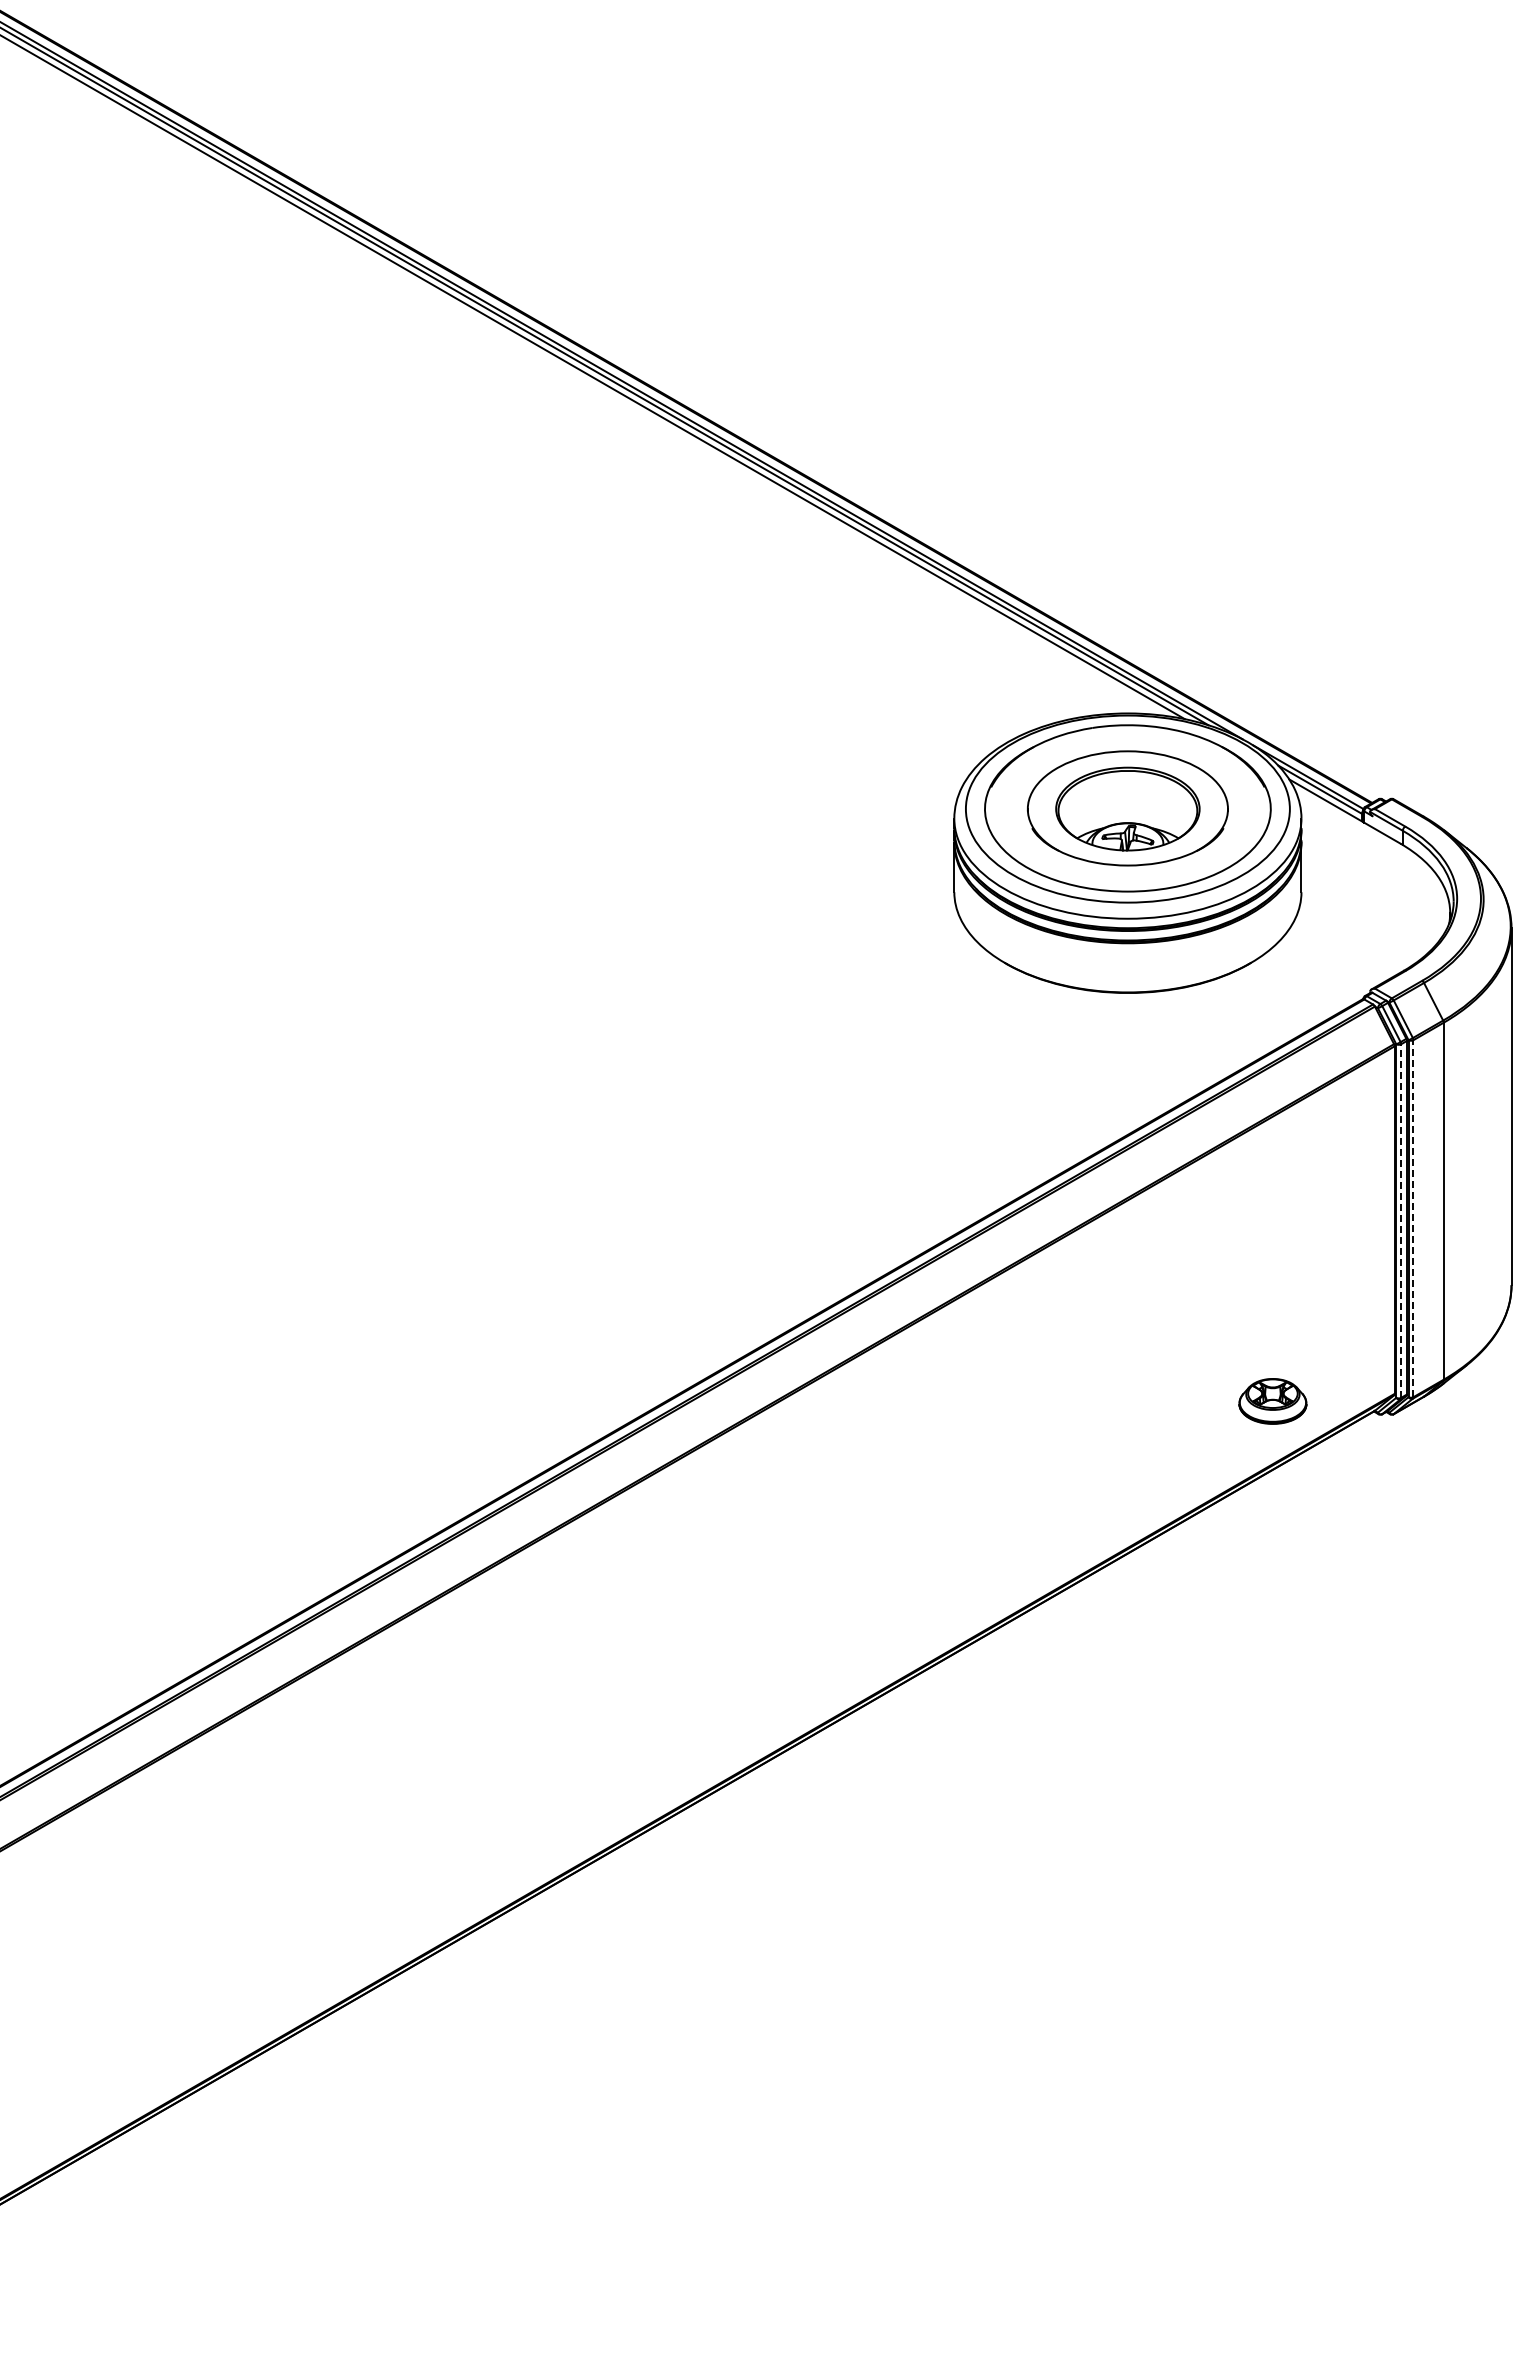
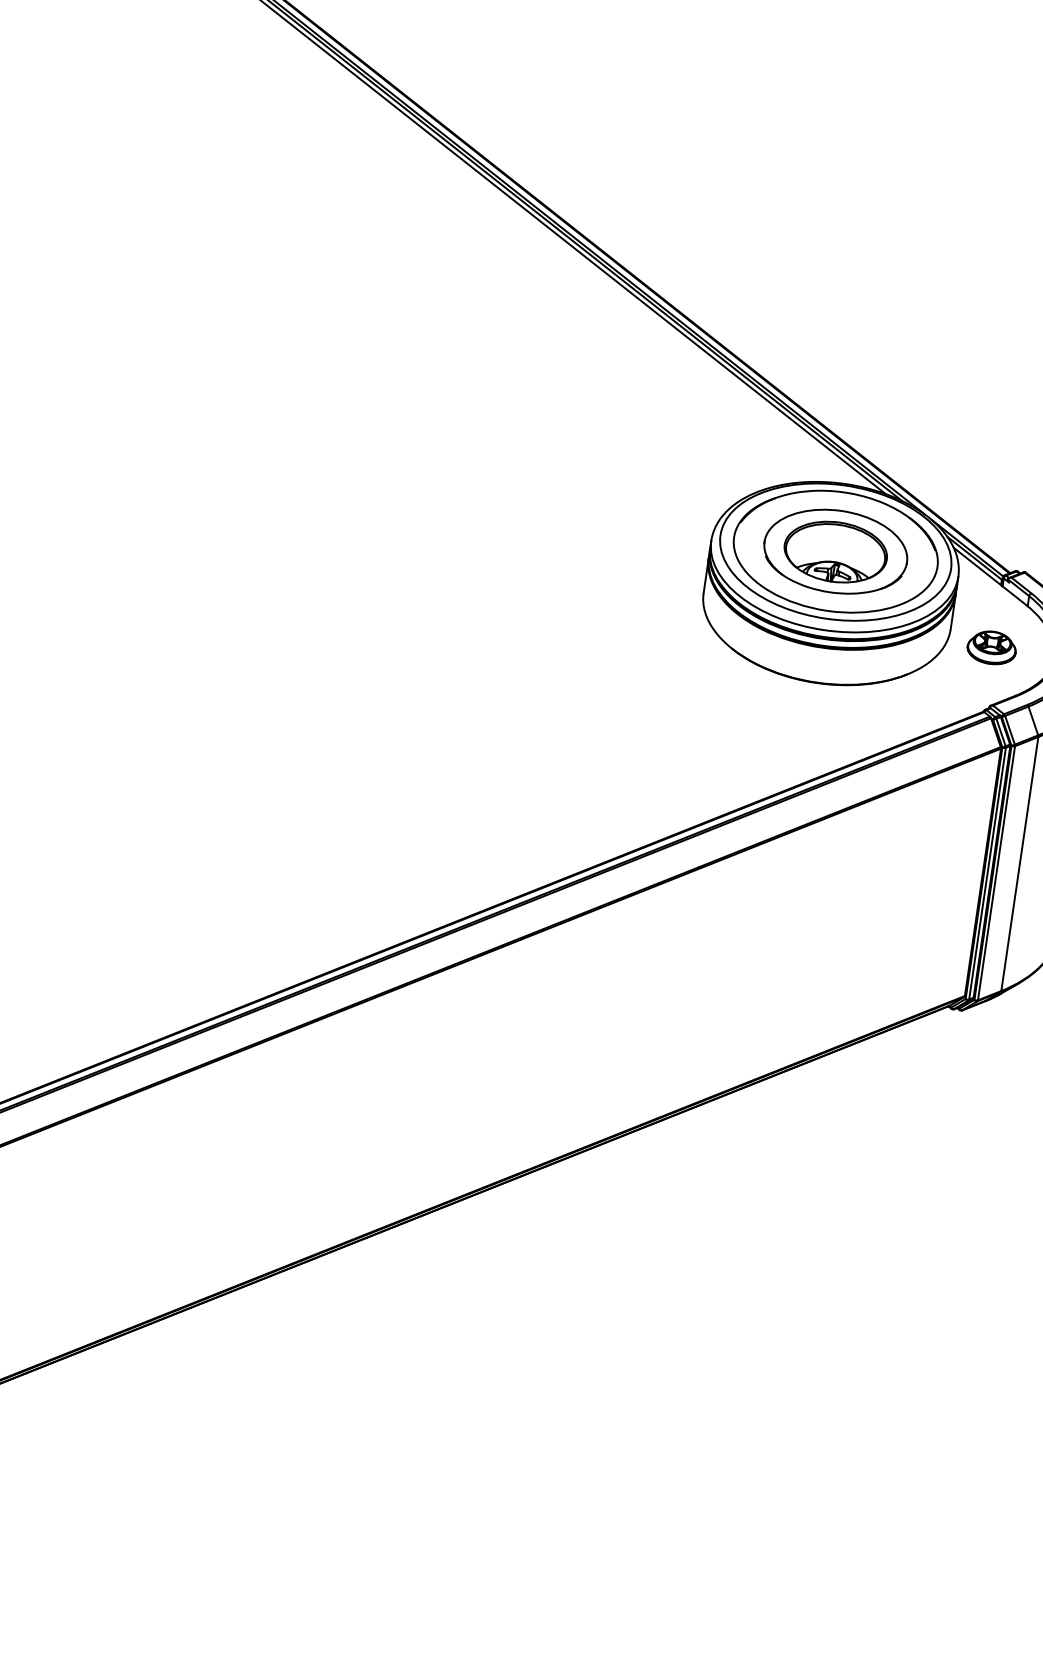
line: (1413, 1218) -> (996, 873), dashed -> solid
line: (1401, 1221) -> (987, 874), dashed -> solid
part: (1272, 1401) -> (991, 647), moved

